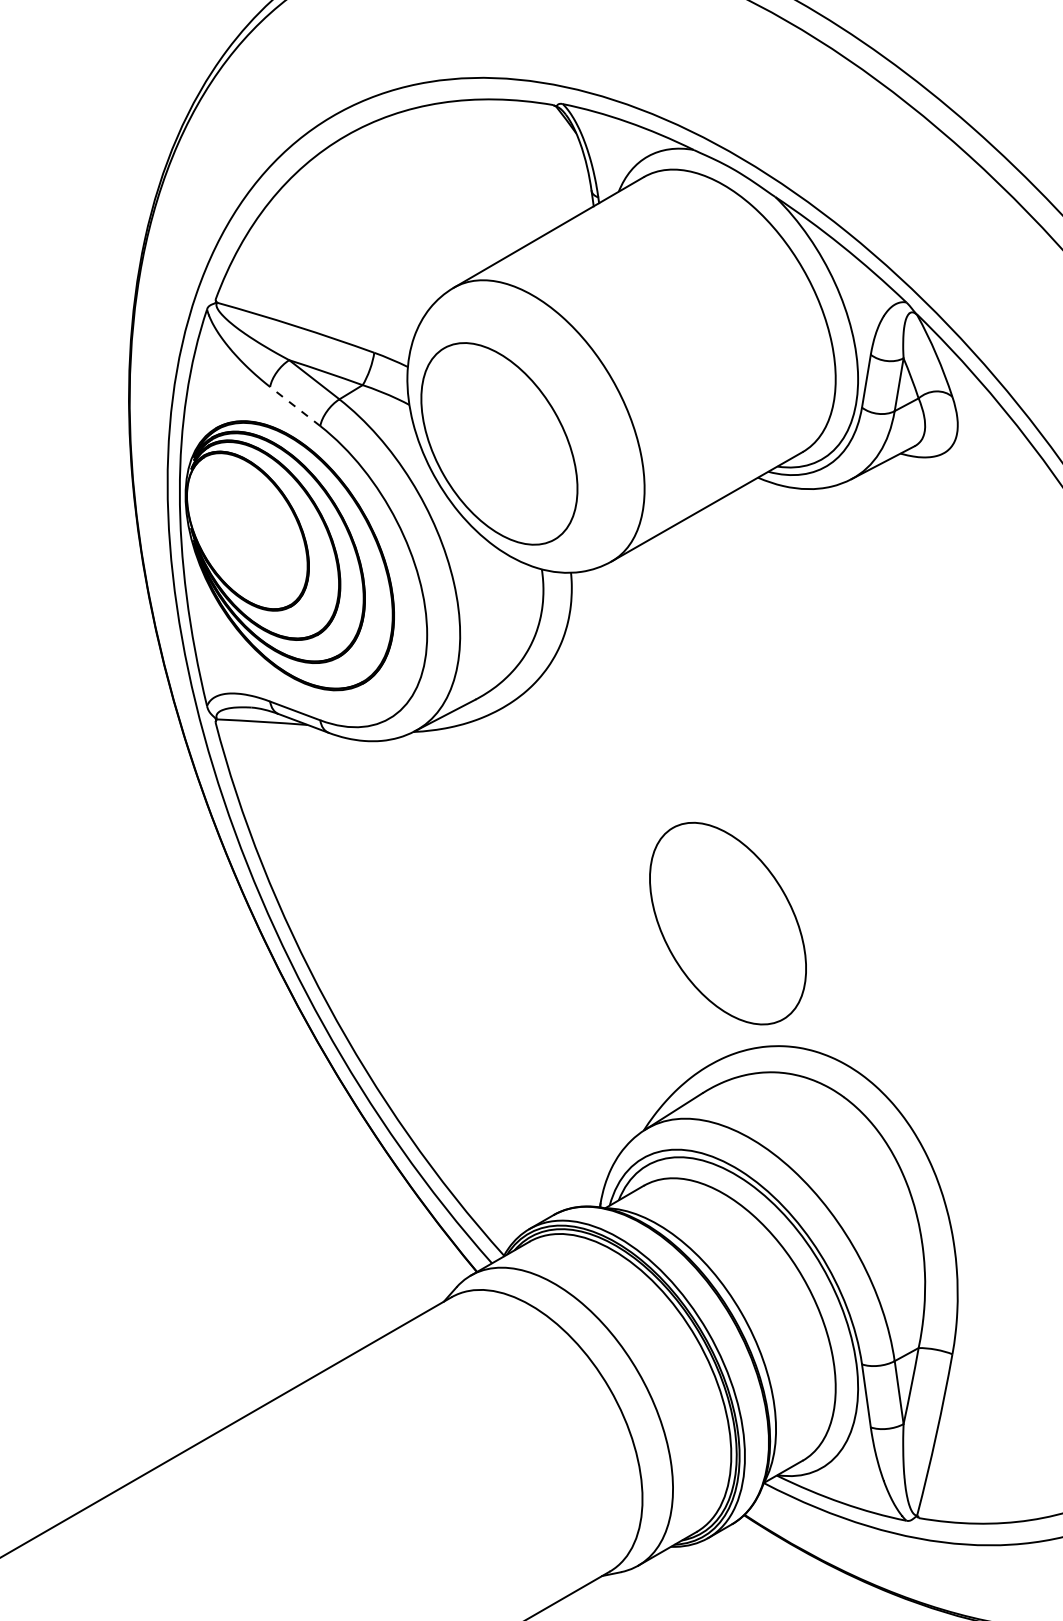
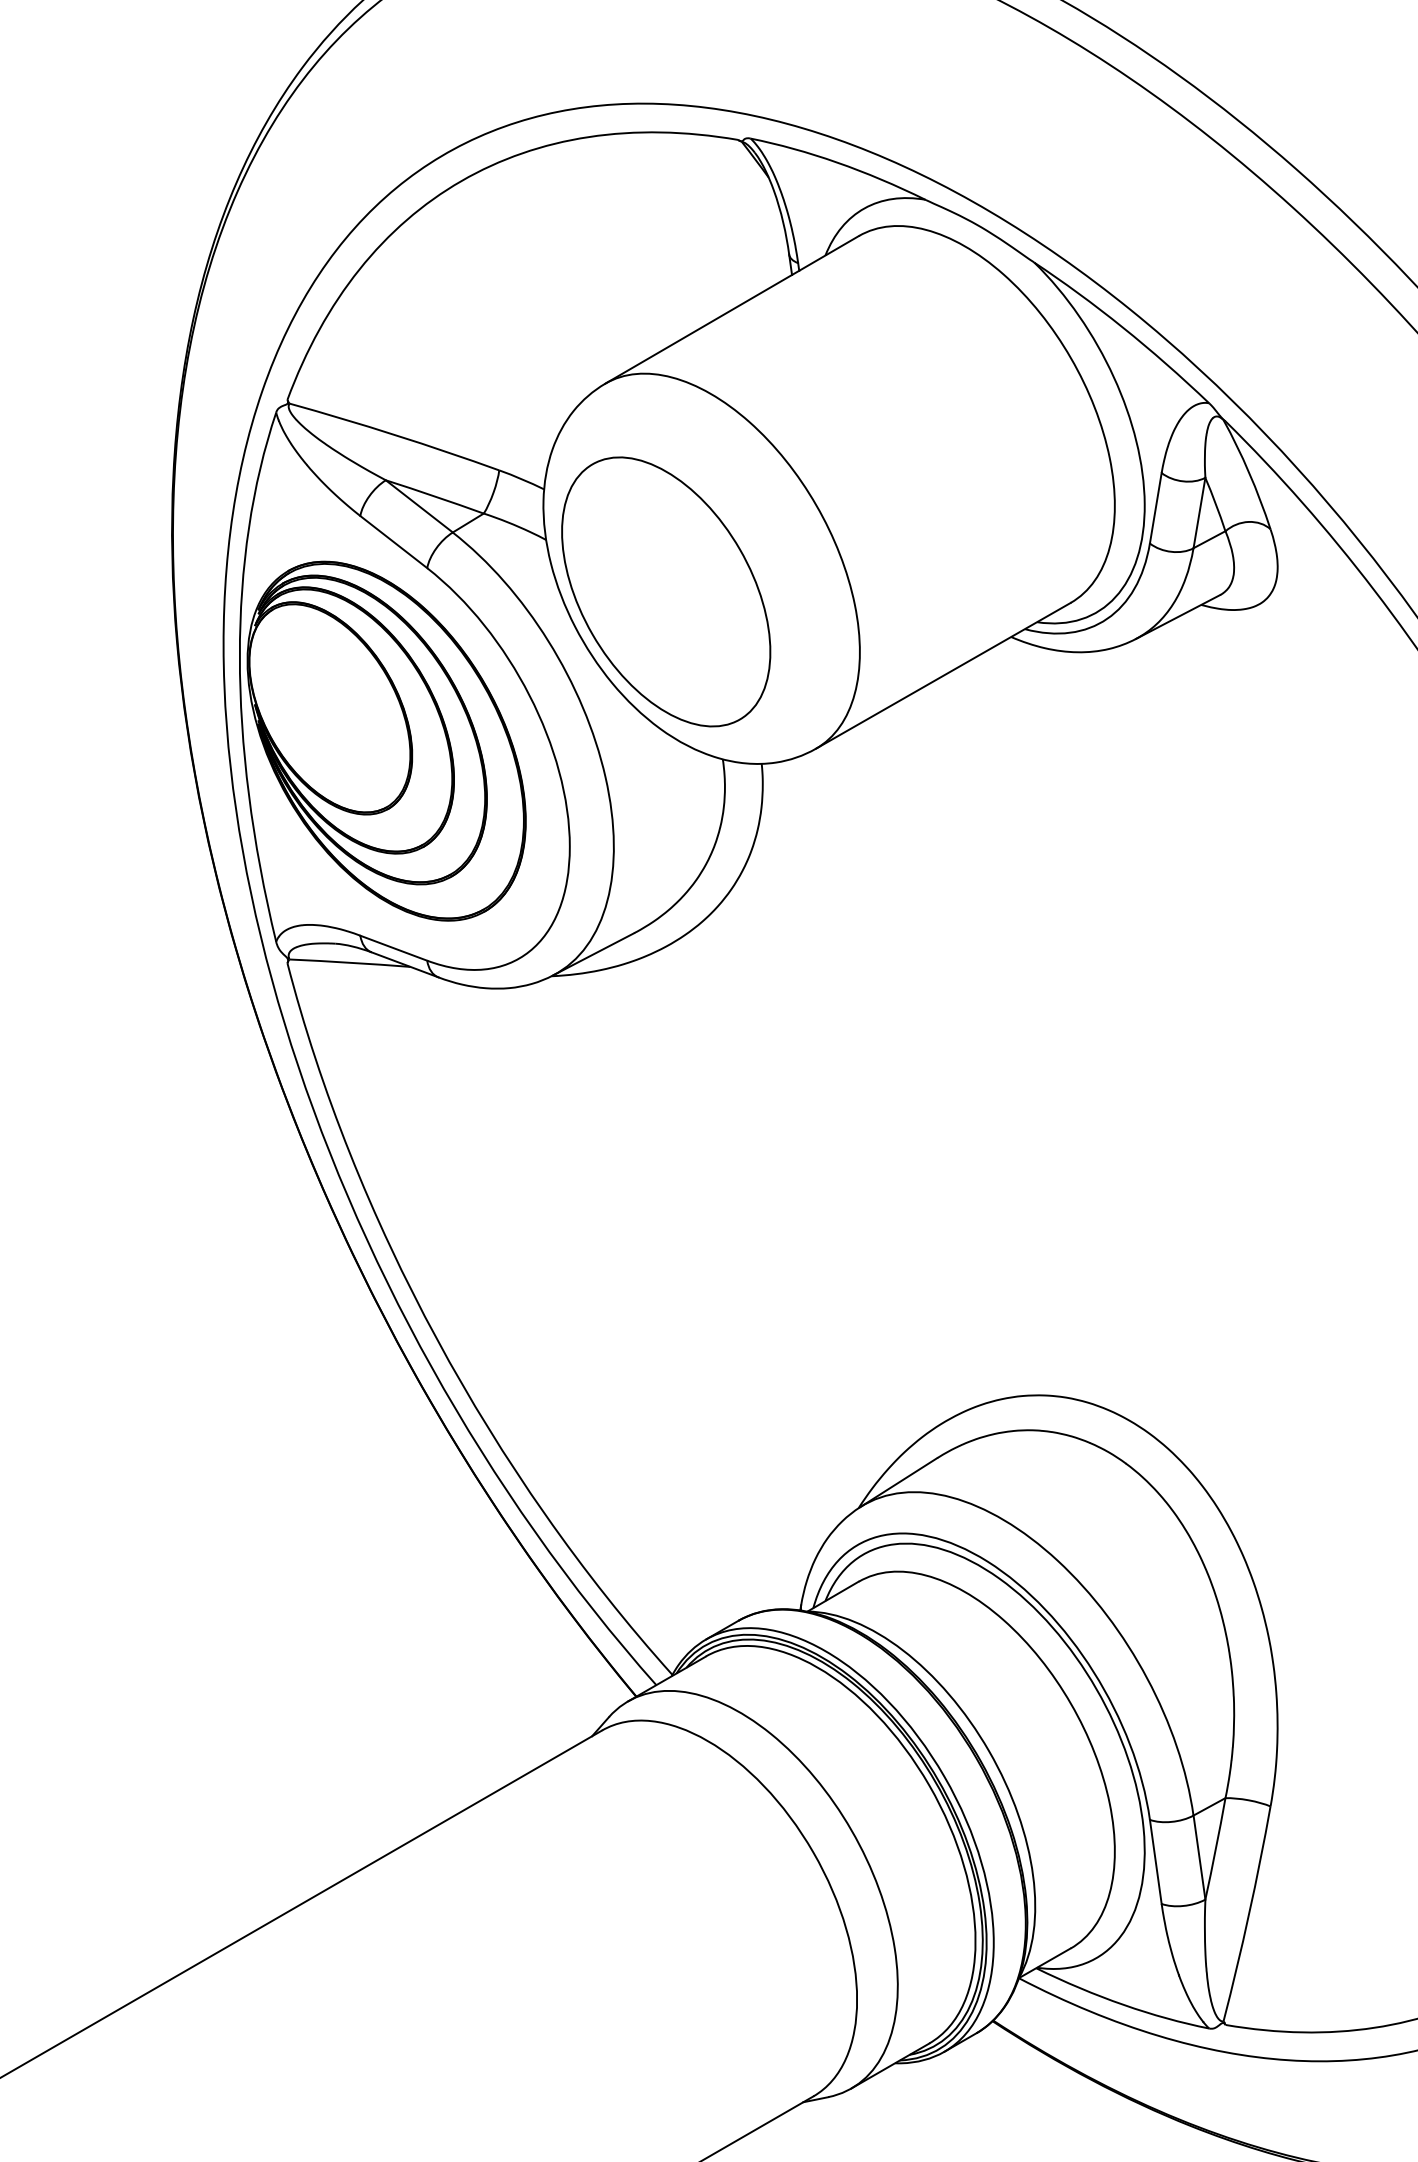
line: (295, 406) -> (393, 541), dashed -> solid
part: (728, 923) -> (971, 1231), removed

